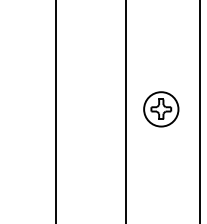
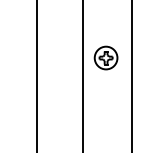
part: (160, 108) -> (105, 57), moved

